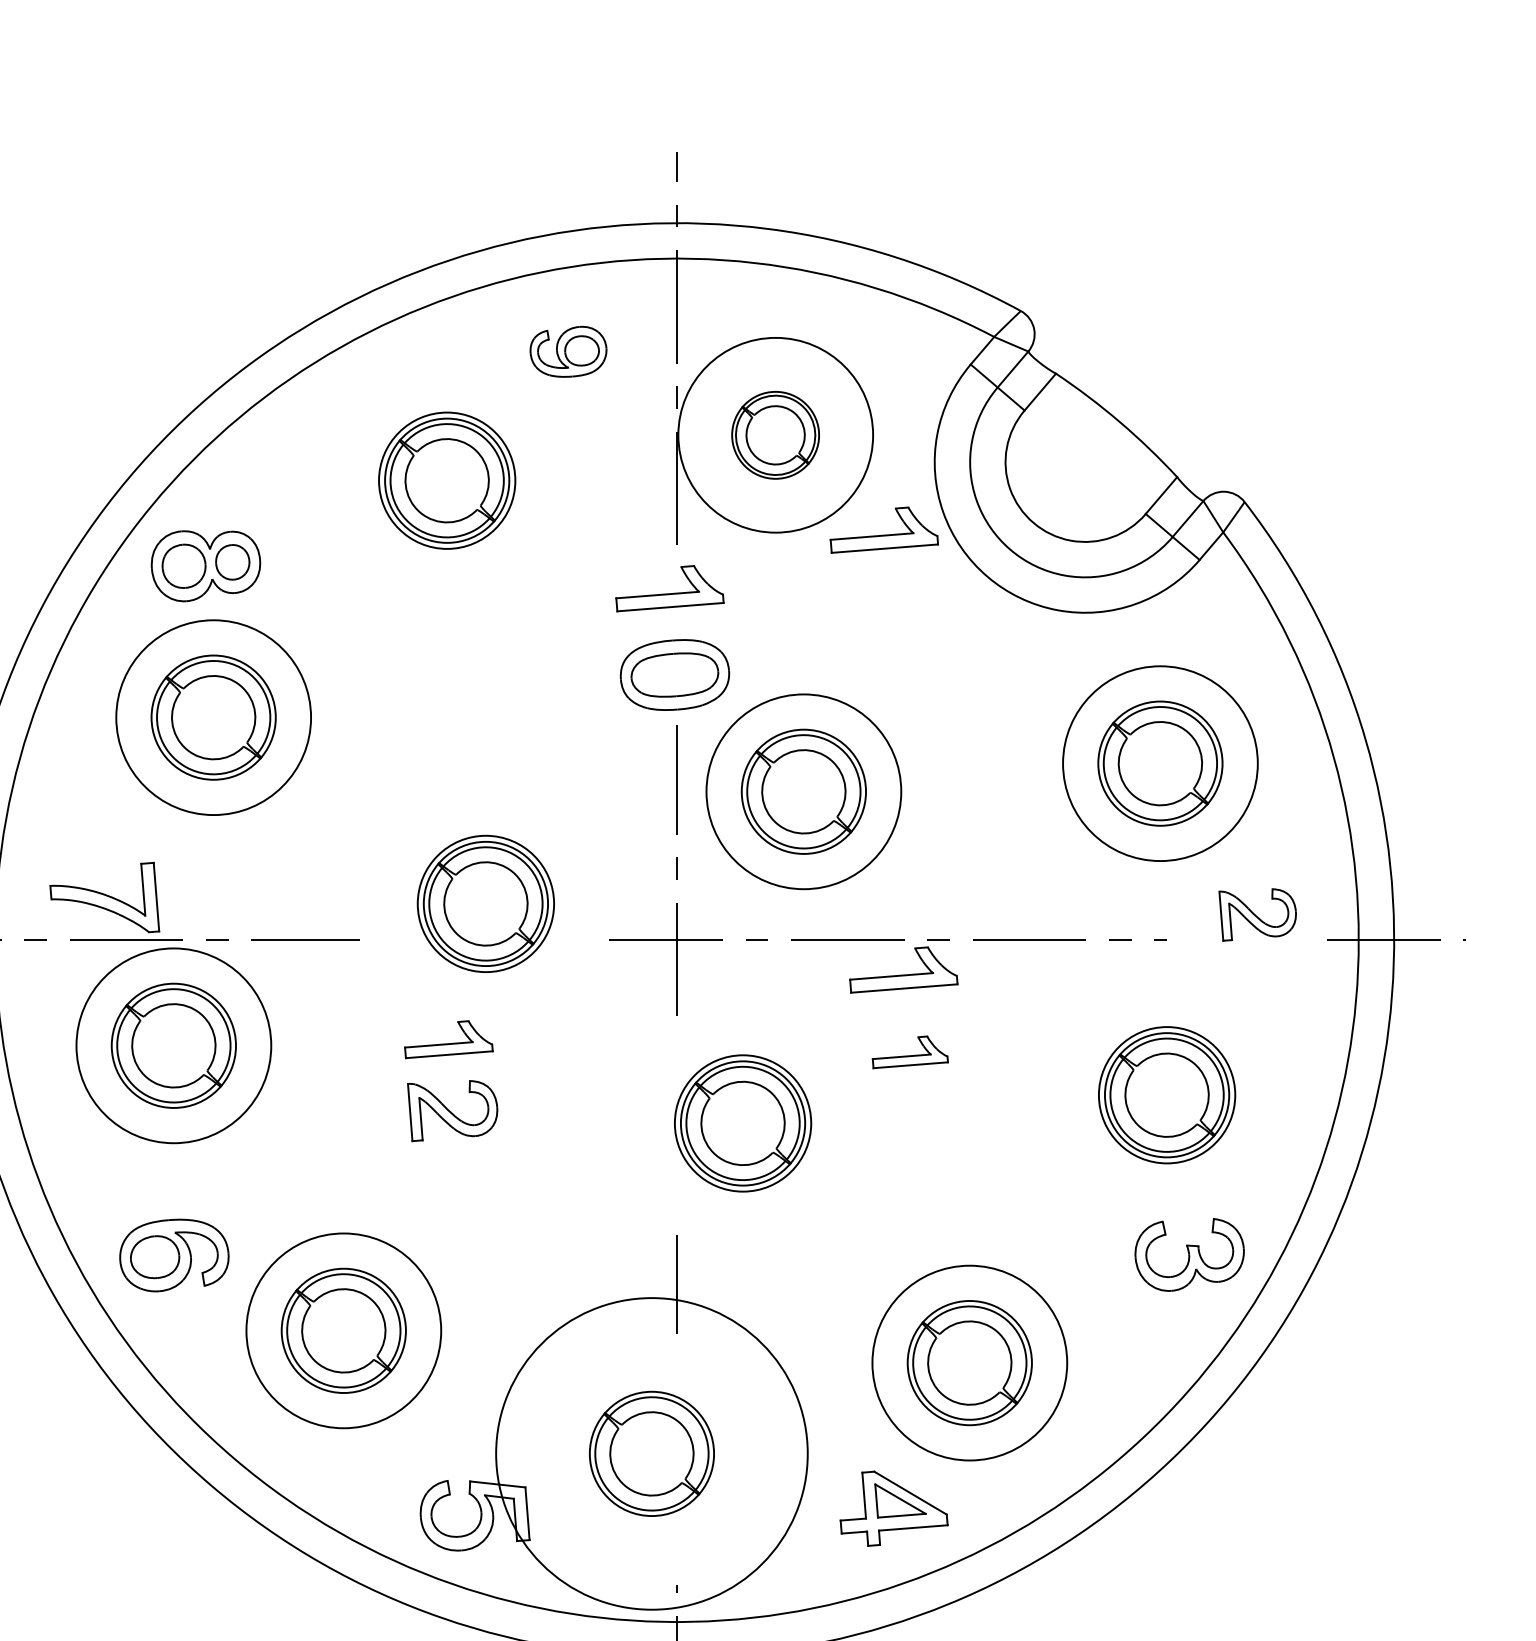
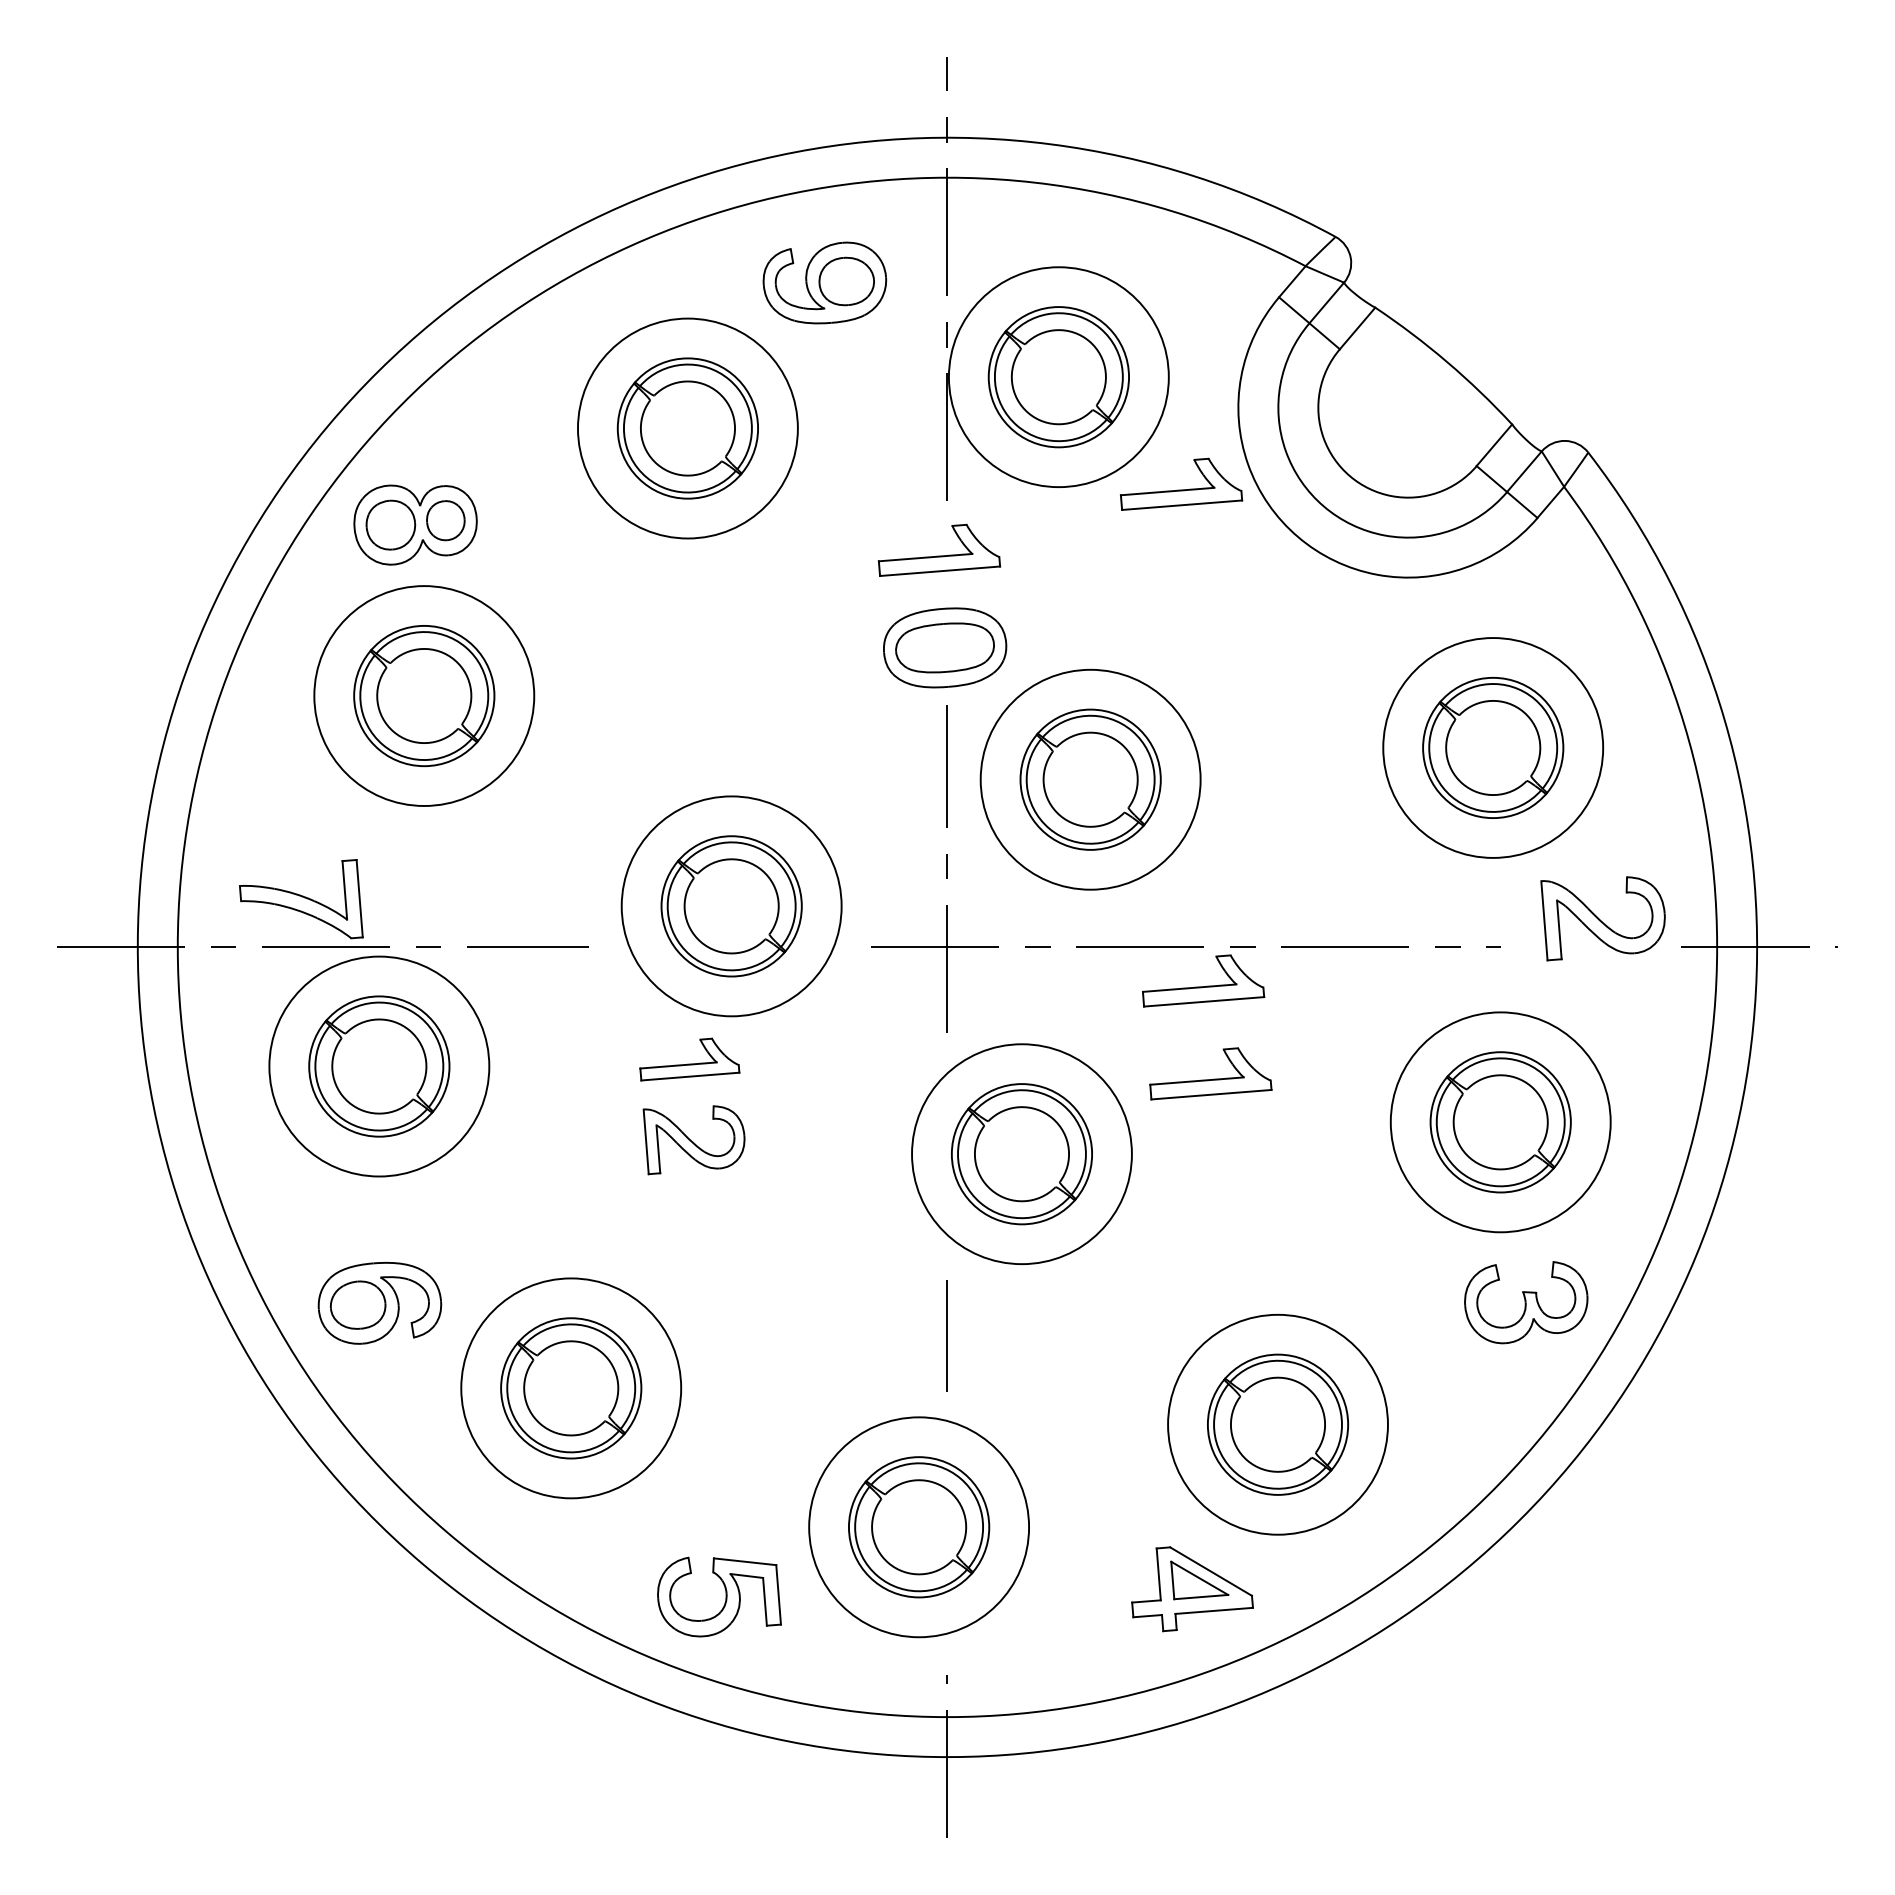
part: (568, 351) -> (824, 282), size x1.43
part: (775, 435) -> (1058, 377), size x1.43
circle: (446, 480) -> (687, 428), size x1.43
circle: (485, 904) -> (731, 906), size x1.43
part: (1257, 914) -> (1602, 918), size x1.43
part: (910, 1051) -> (1210, 1073), size x1.43
circle: (1166, 1095) -> (1500, 1122), size x1.43
circle: (742, 1123) -> (1021, 1154), size x1.43
circle: (652, 1454) -> (919, 1527), size x0.62

